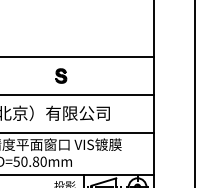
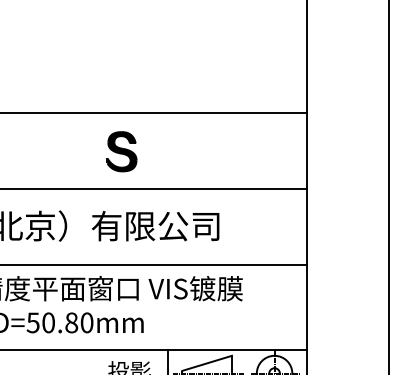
part: (61, 75) -> (122, 150), size x1.43

